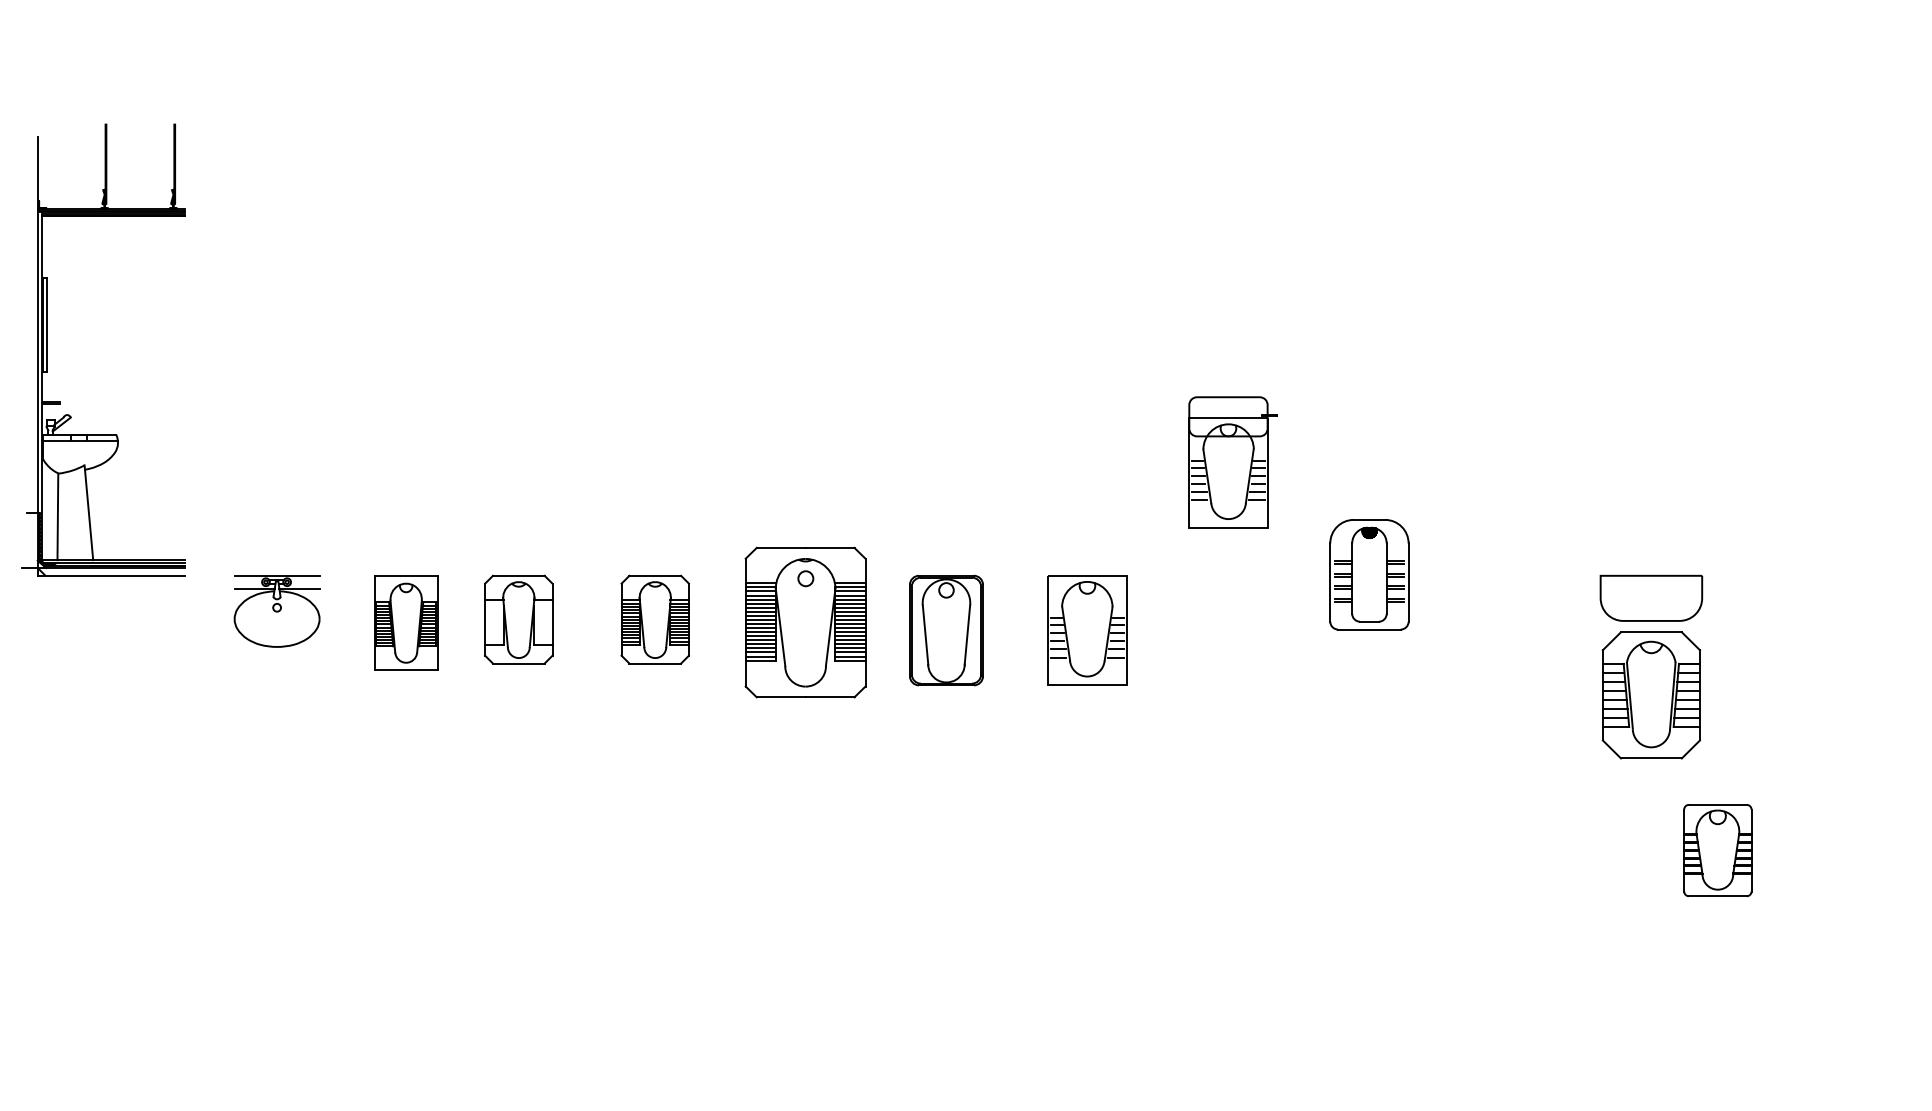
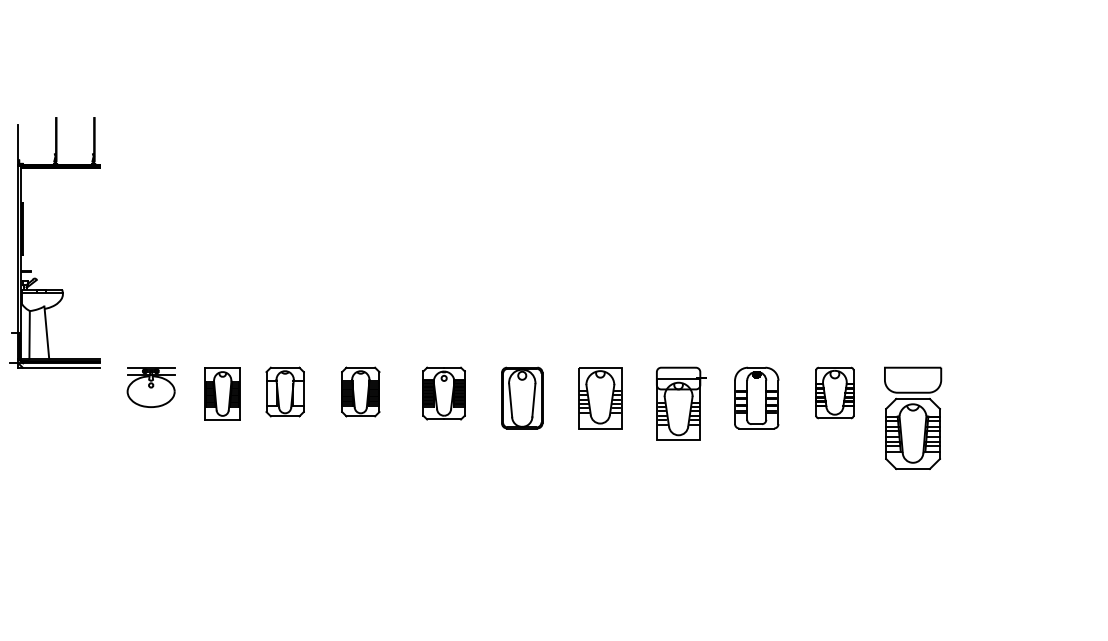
part: (1233, 461) -> (681, 403), moved
part: (1369, 573) -> (756, 397), moved
part: (804, 622) -> (443, 393), size x0.62
part: (1717, 849) -> (834, 392), moved

